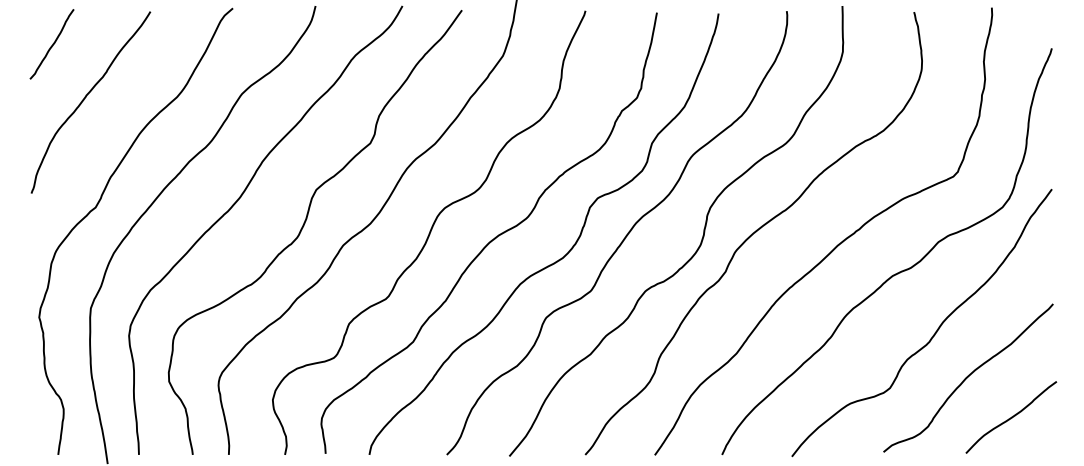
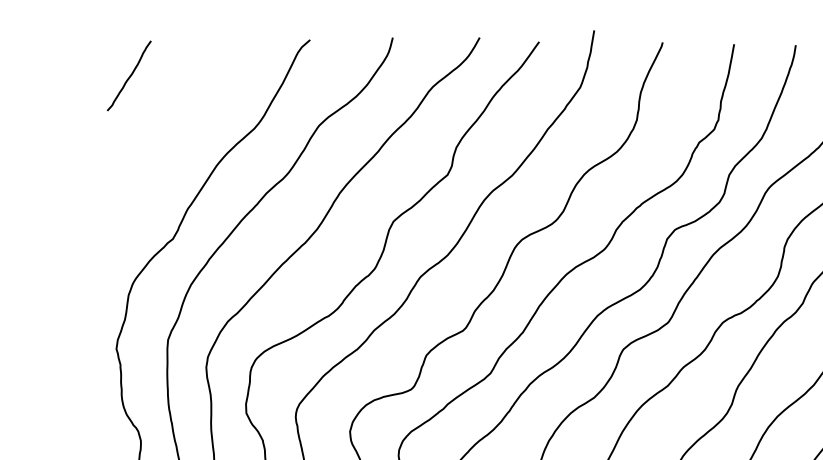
curve: (84, 100) -> (161, 132), removed

